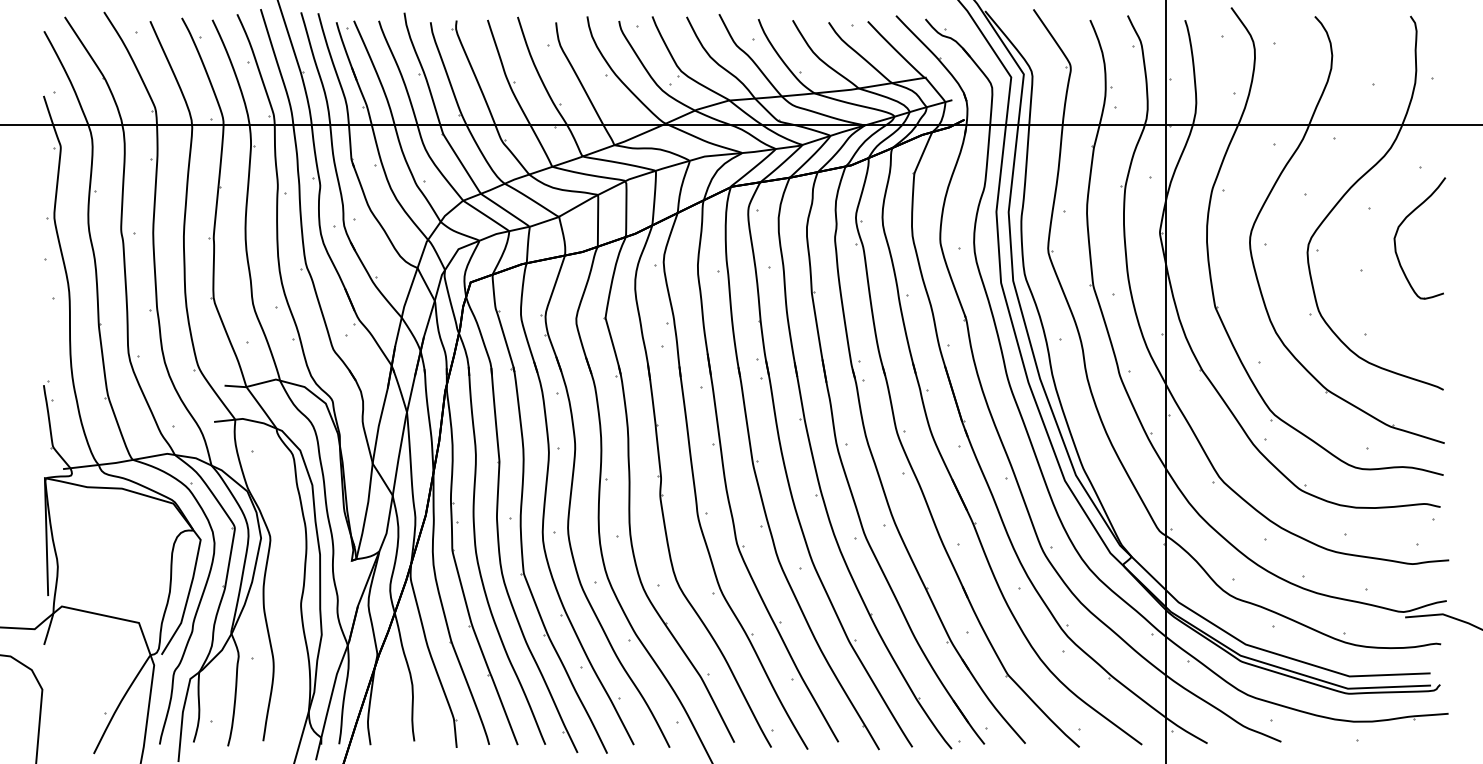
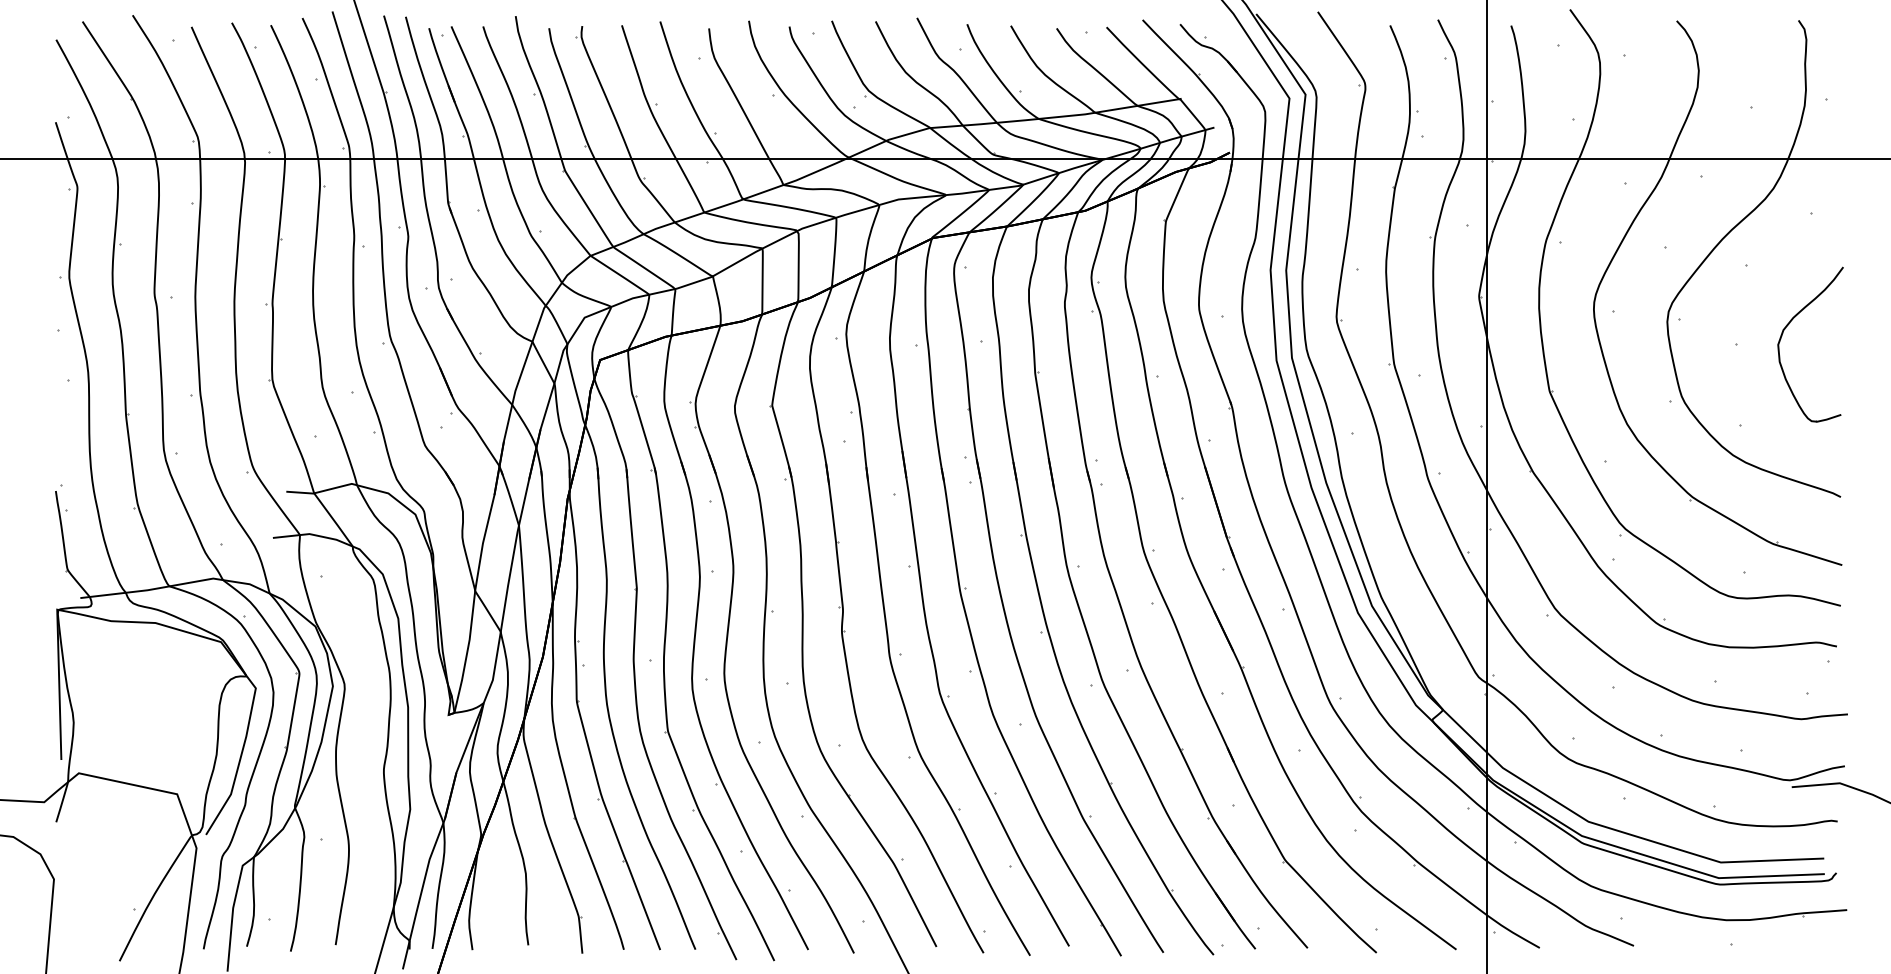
part: (1401, 225) -> (1787, 328), moved

